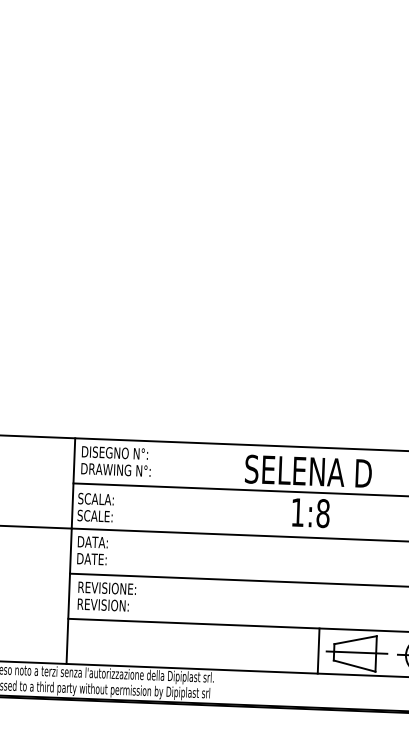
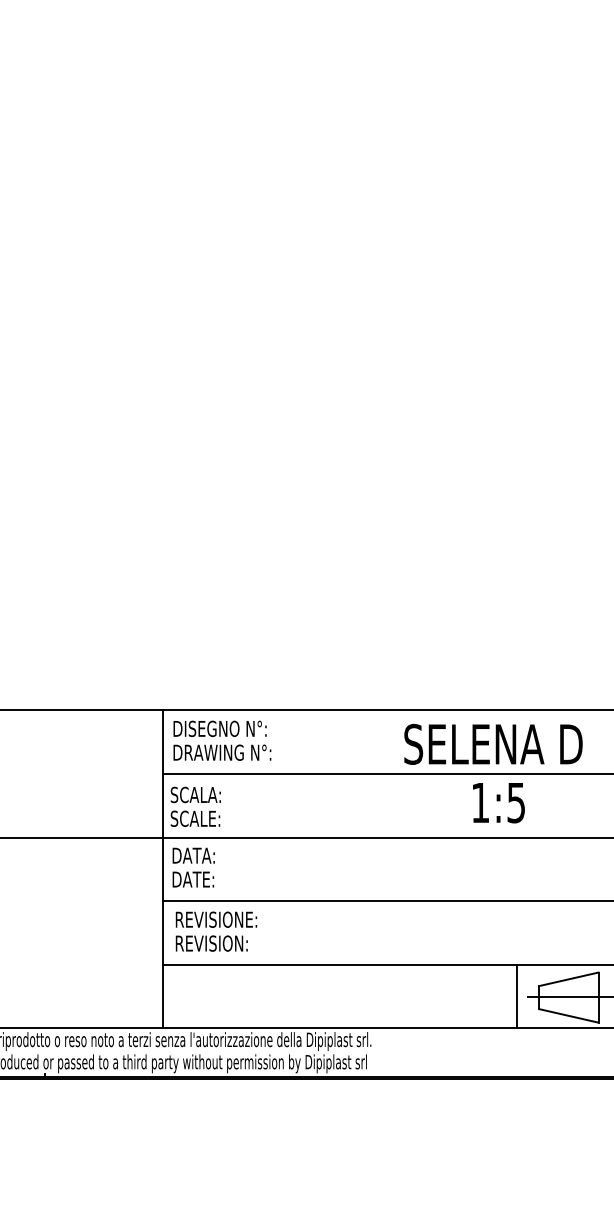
text: (323, 513) -> (516, 802), 1:8 -> 1:5

